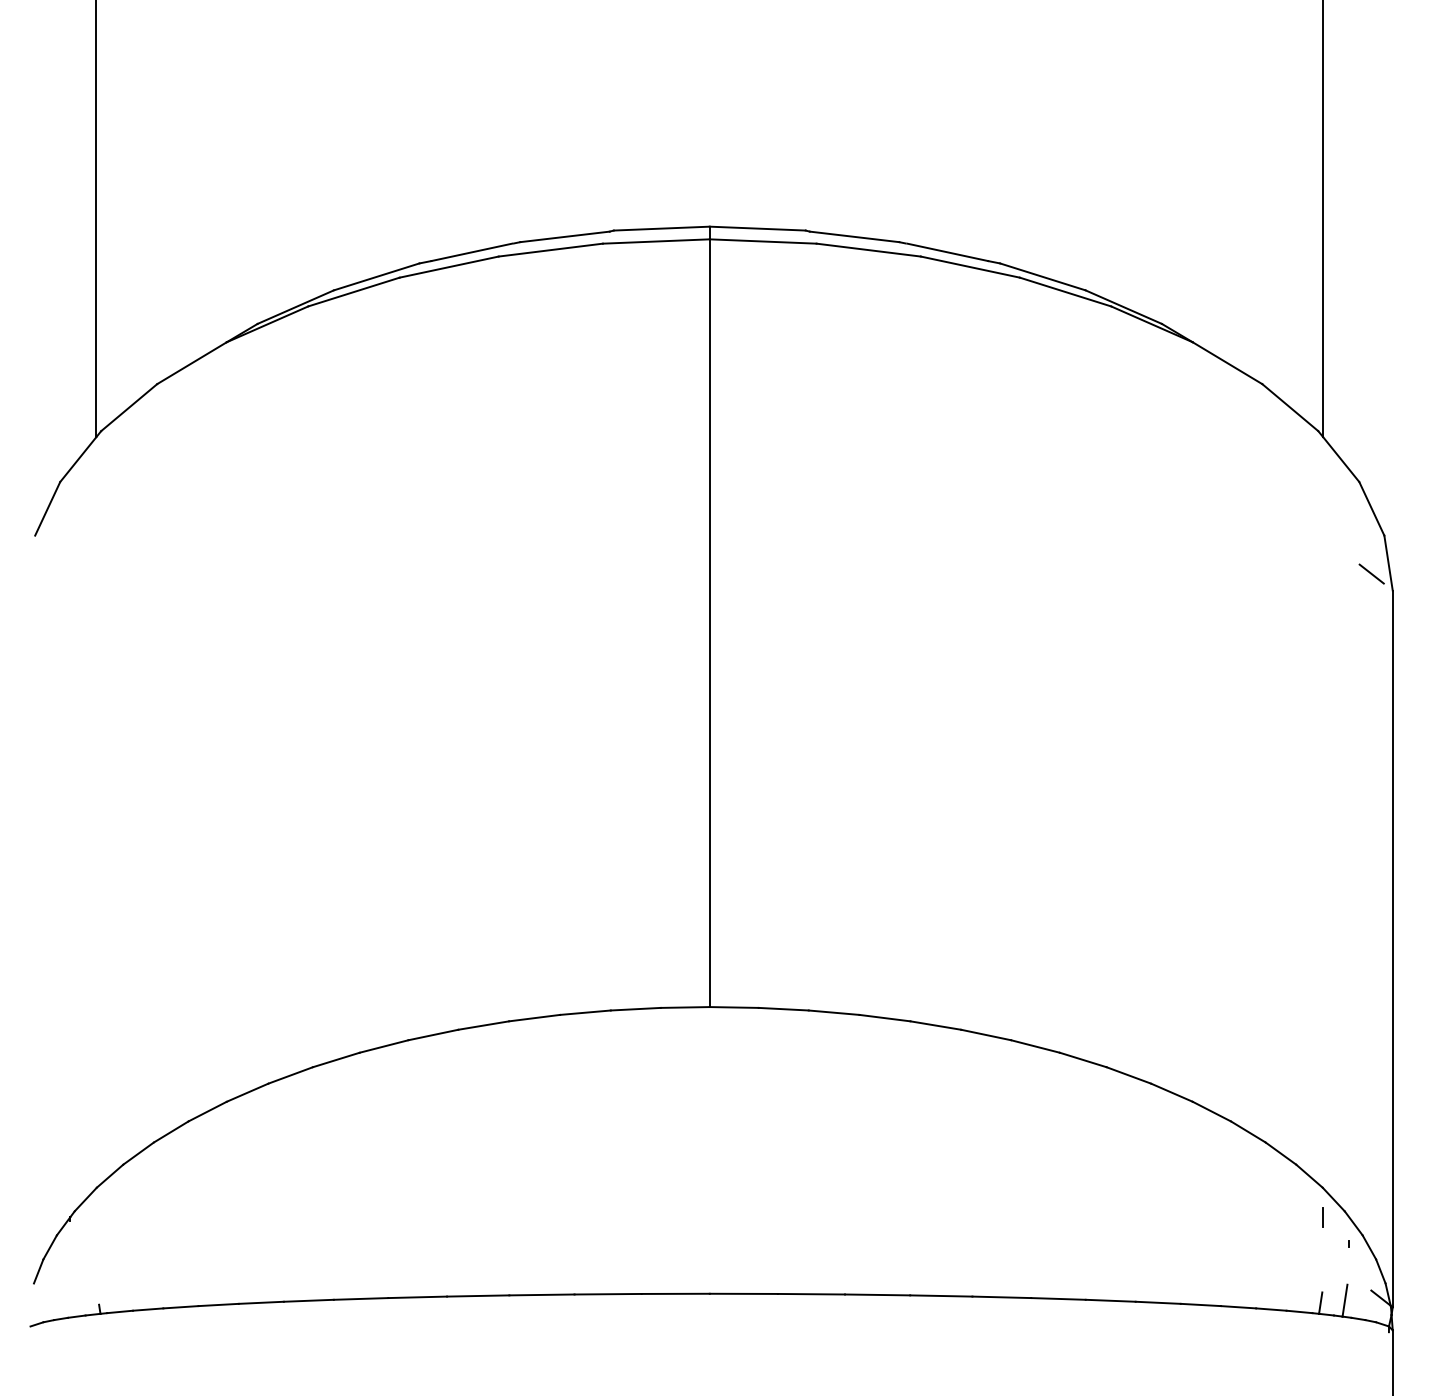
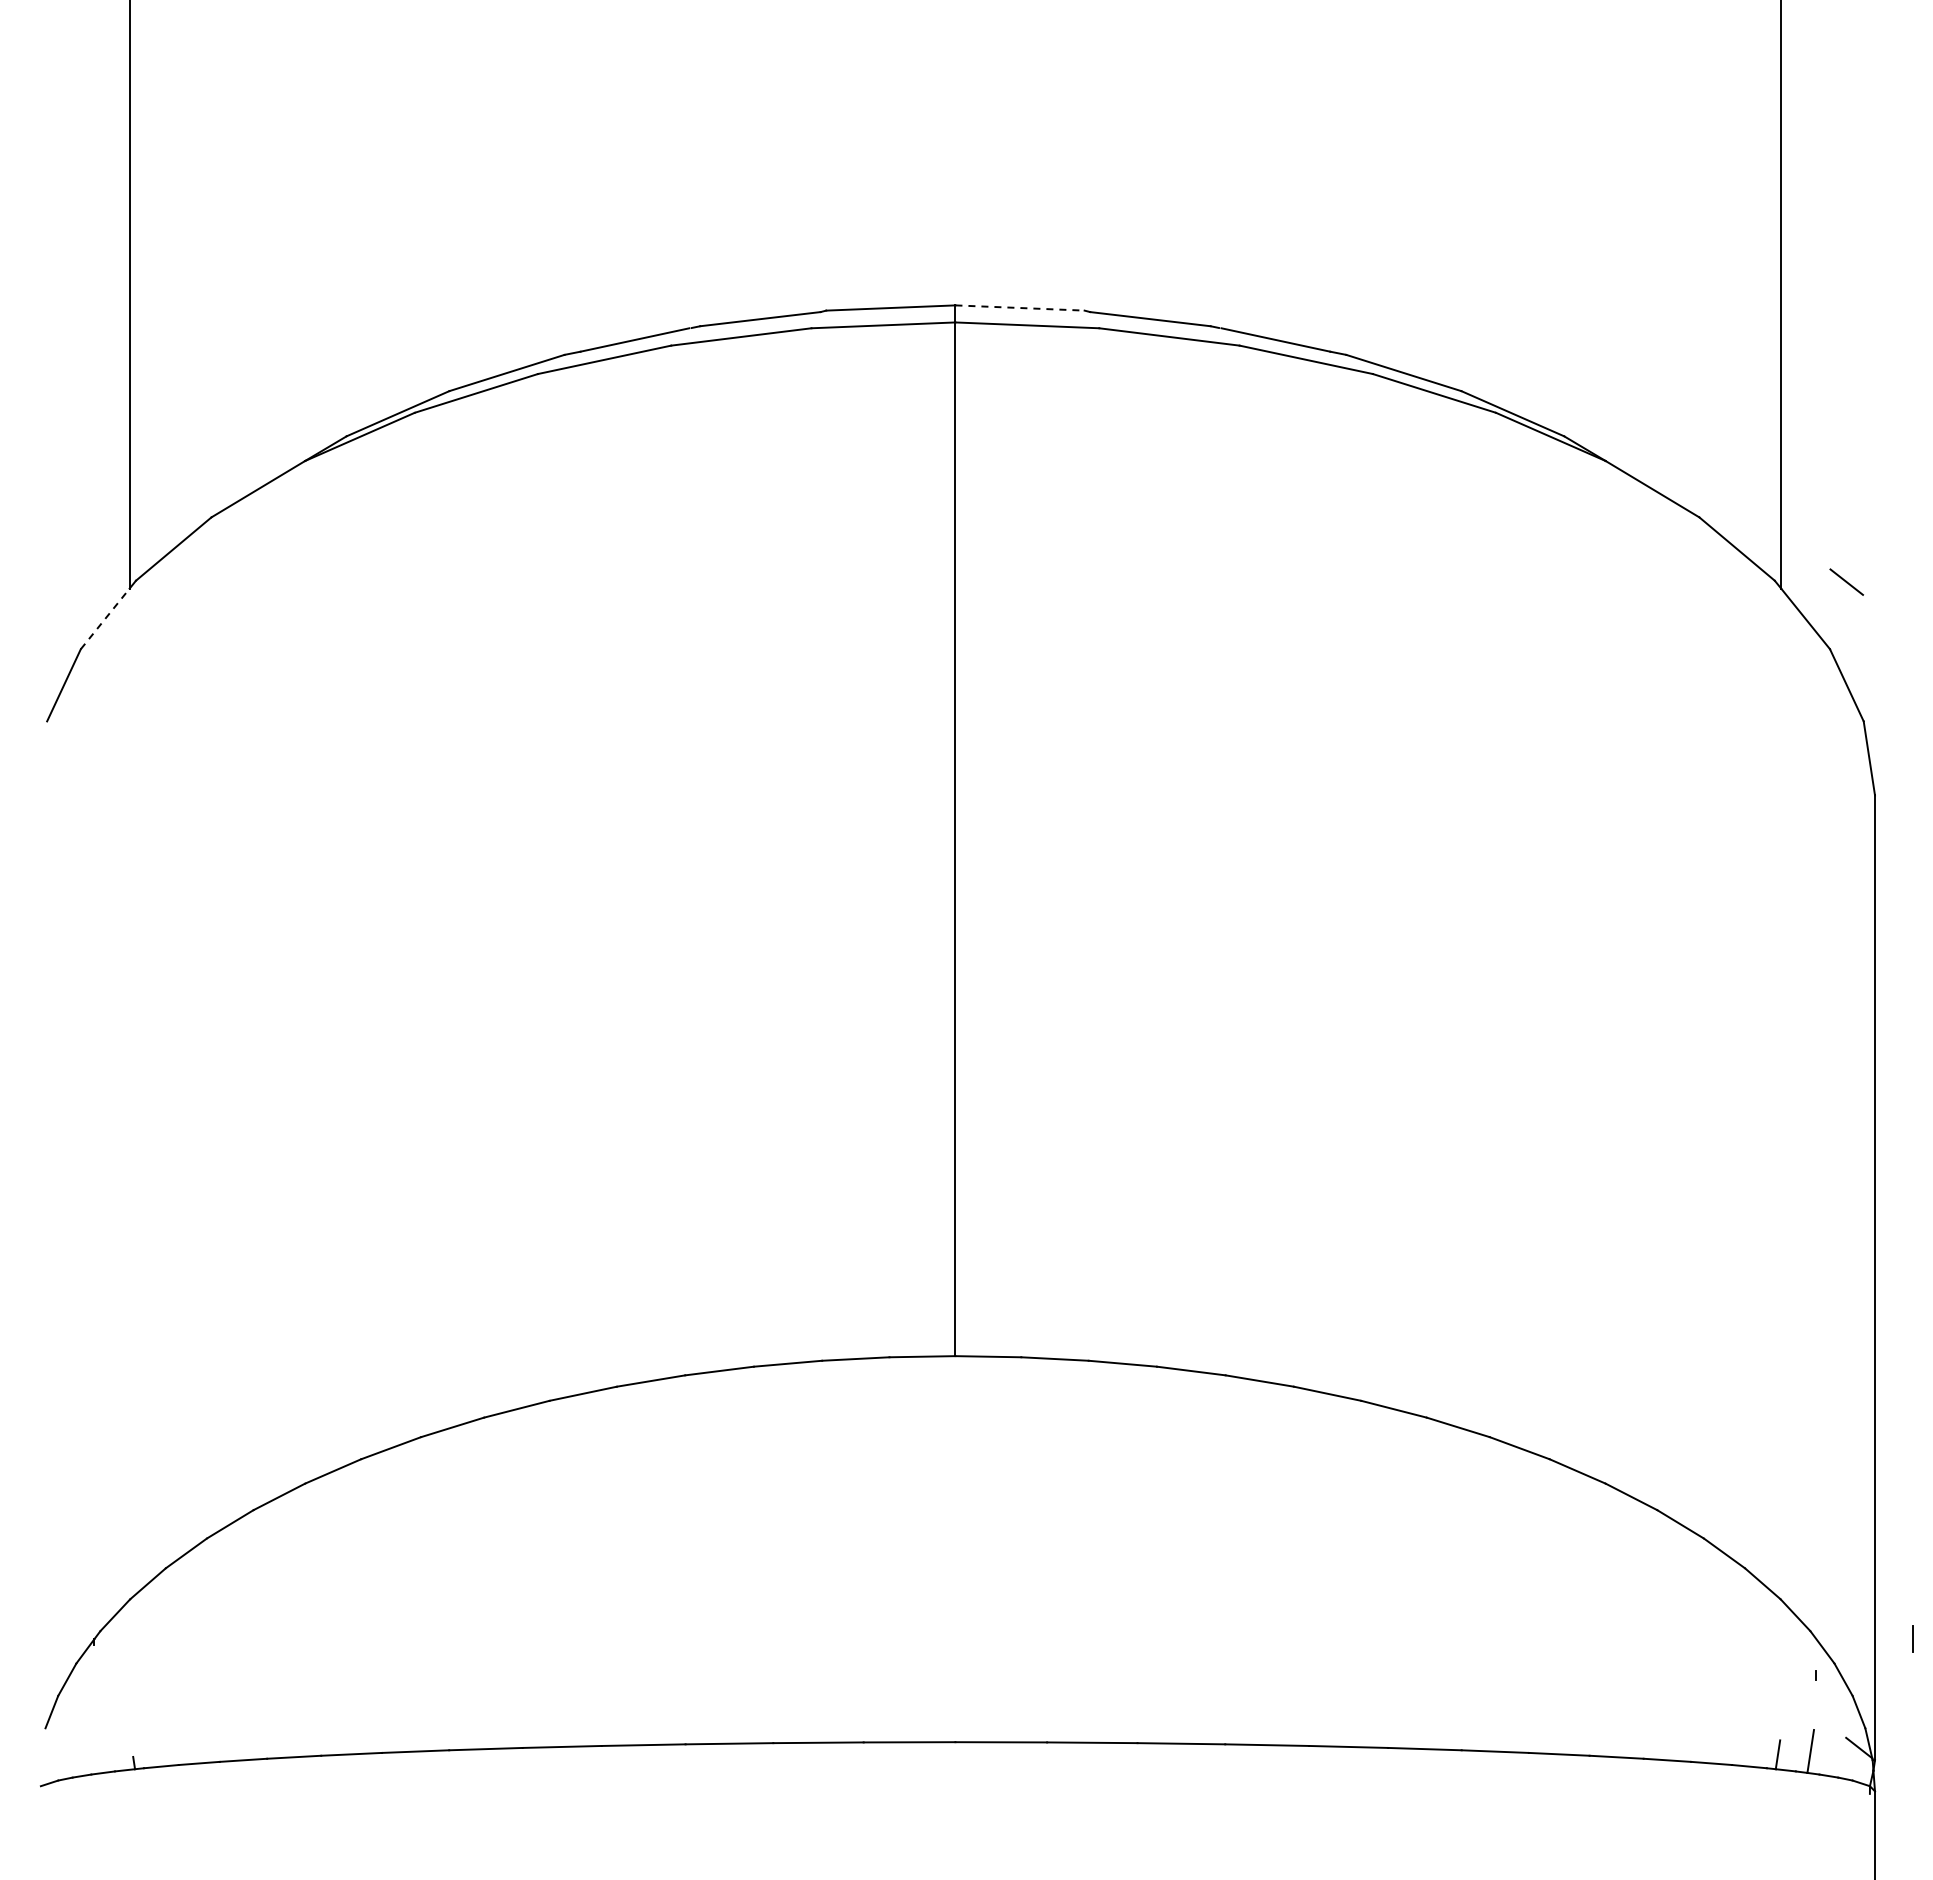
line: (758, 228) -> (1020, 308), solid -> dashed
line: (78, 459) -> (105, 618), solid -> dashed
line: (1371, 573) -> (1846, 581), moved
line: (1322, 1216) -> (1912, 1638), moved

